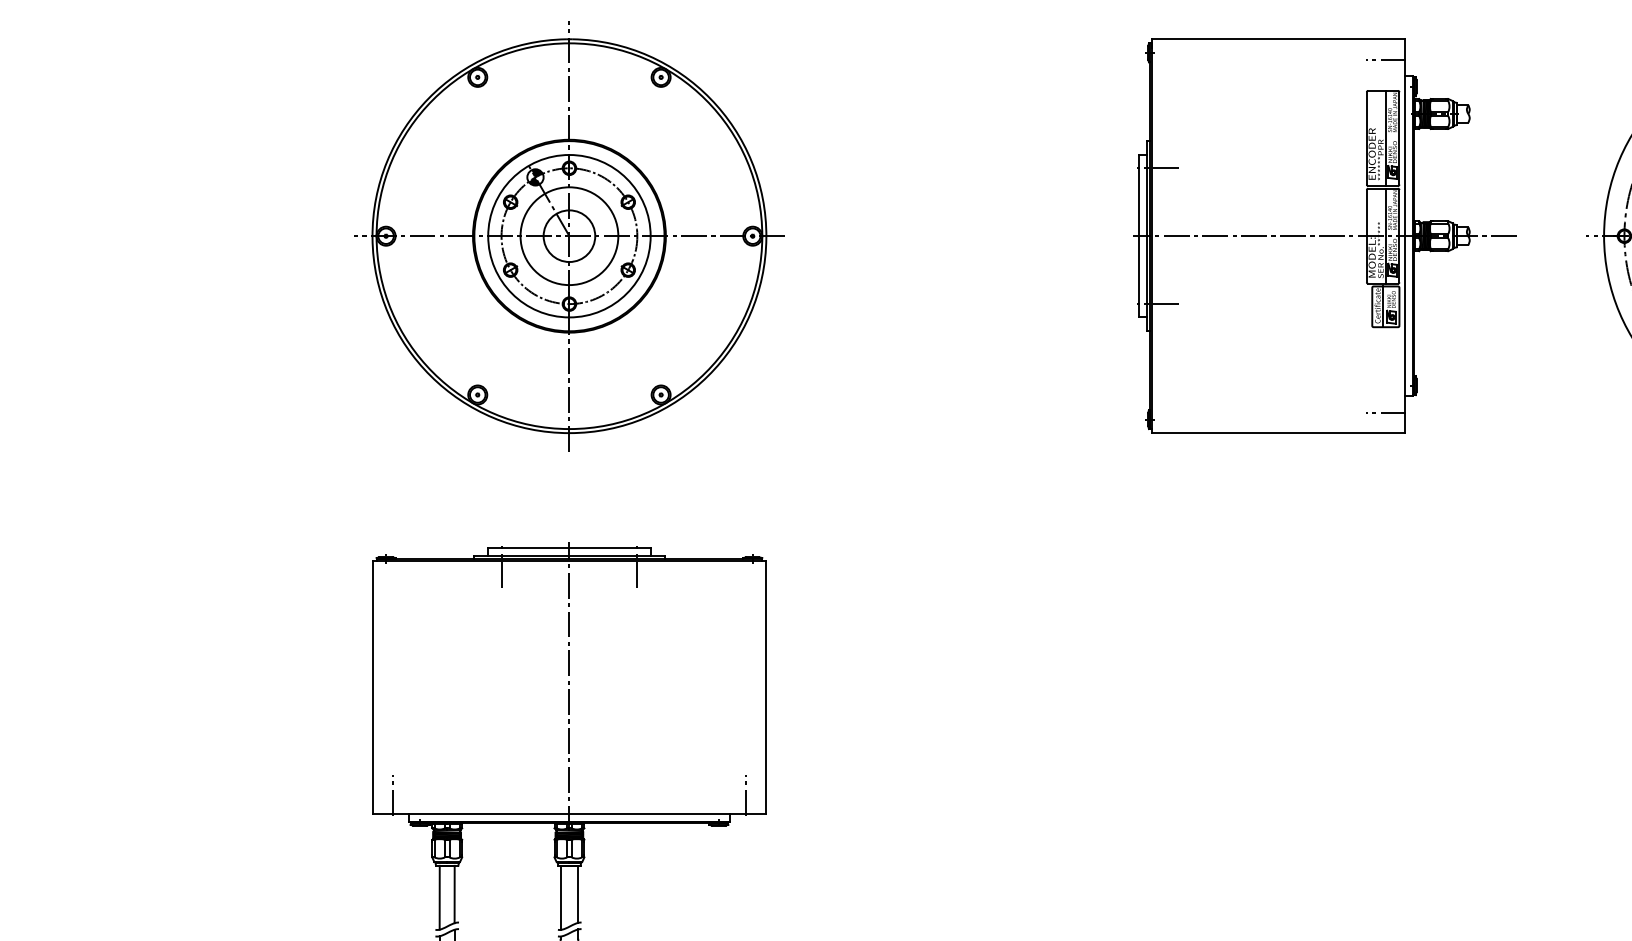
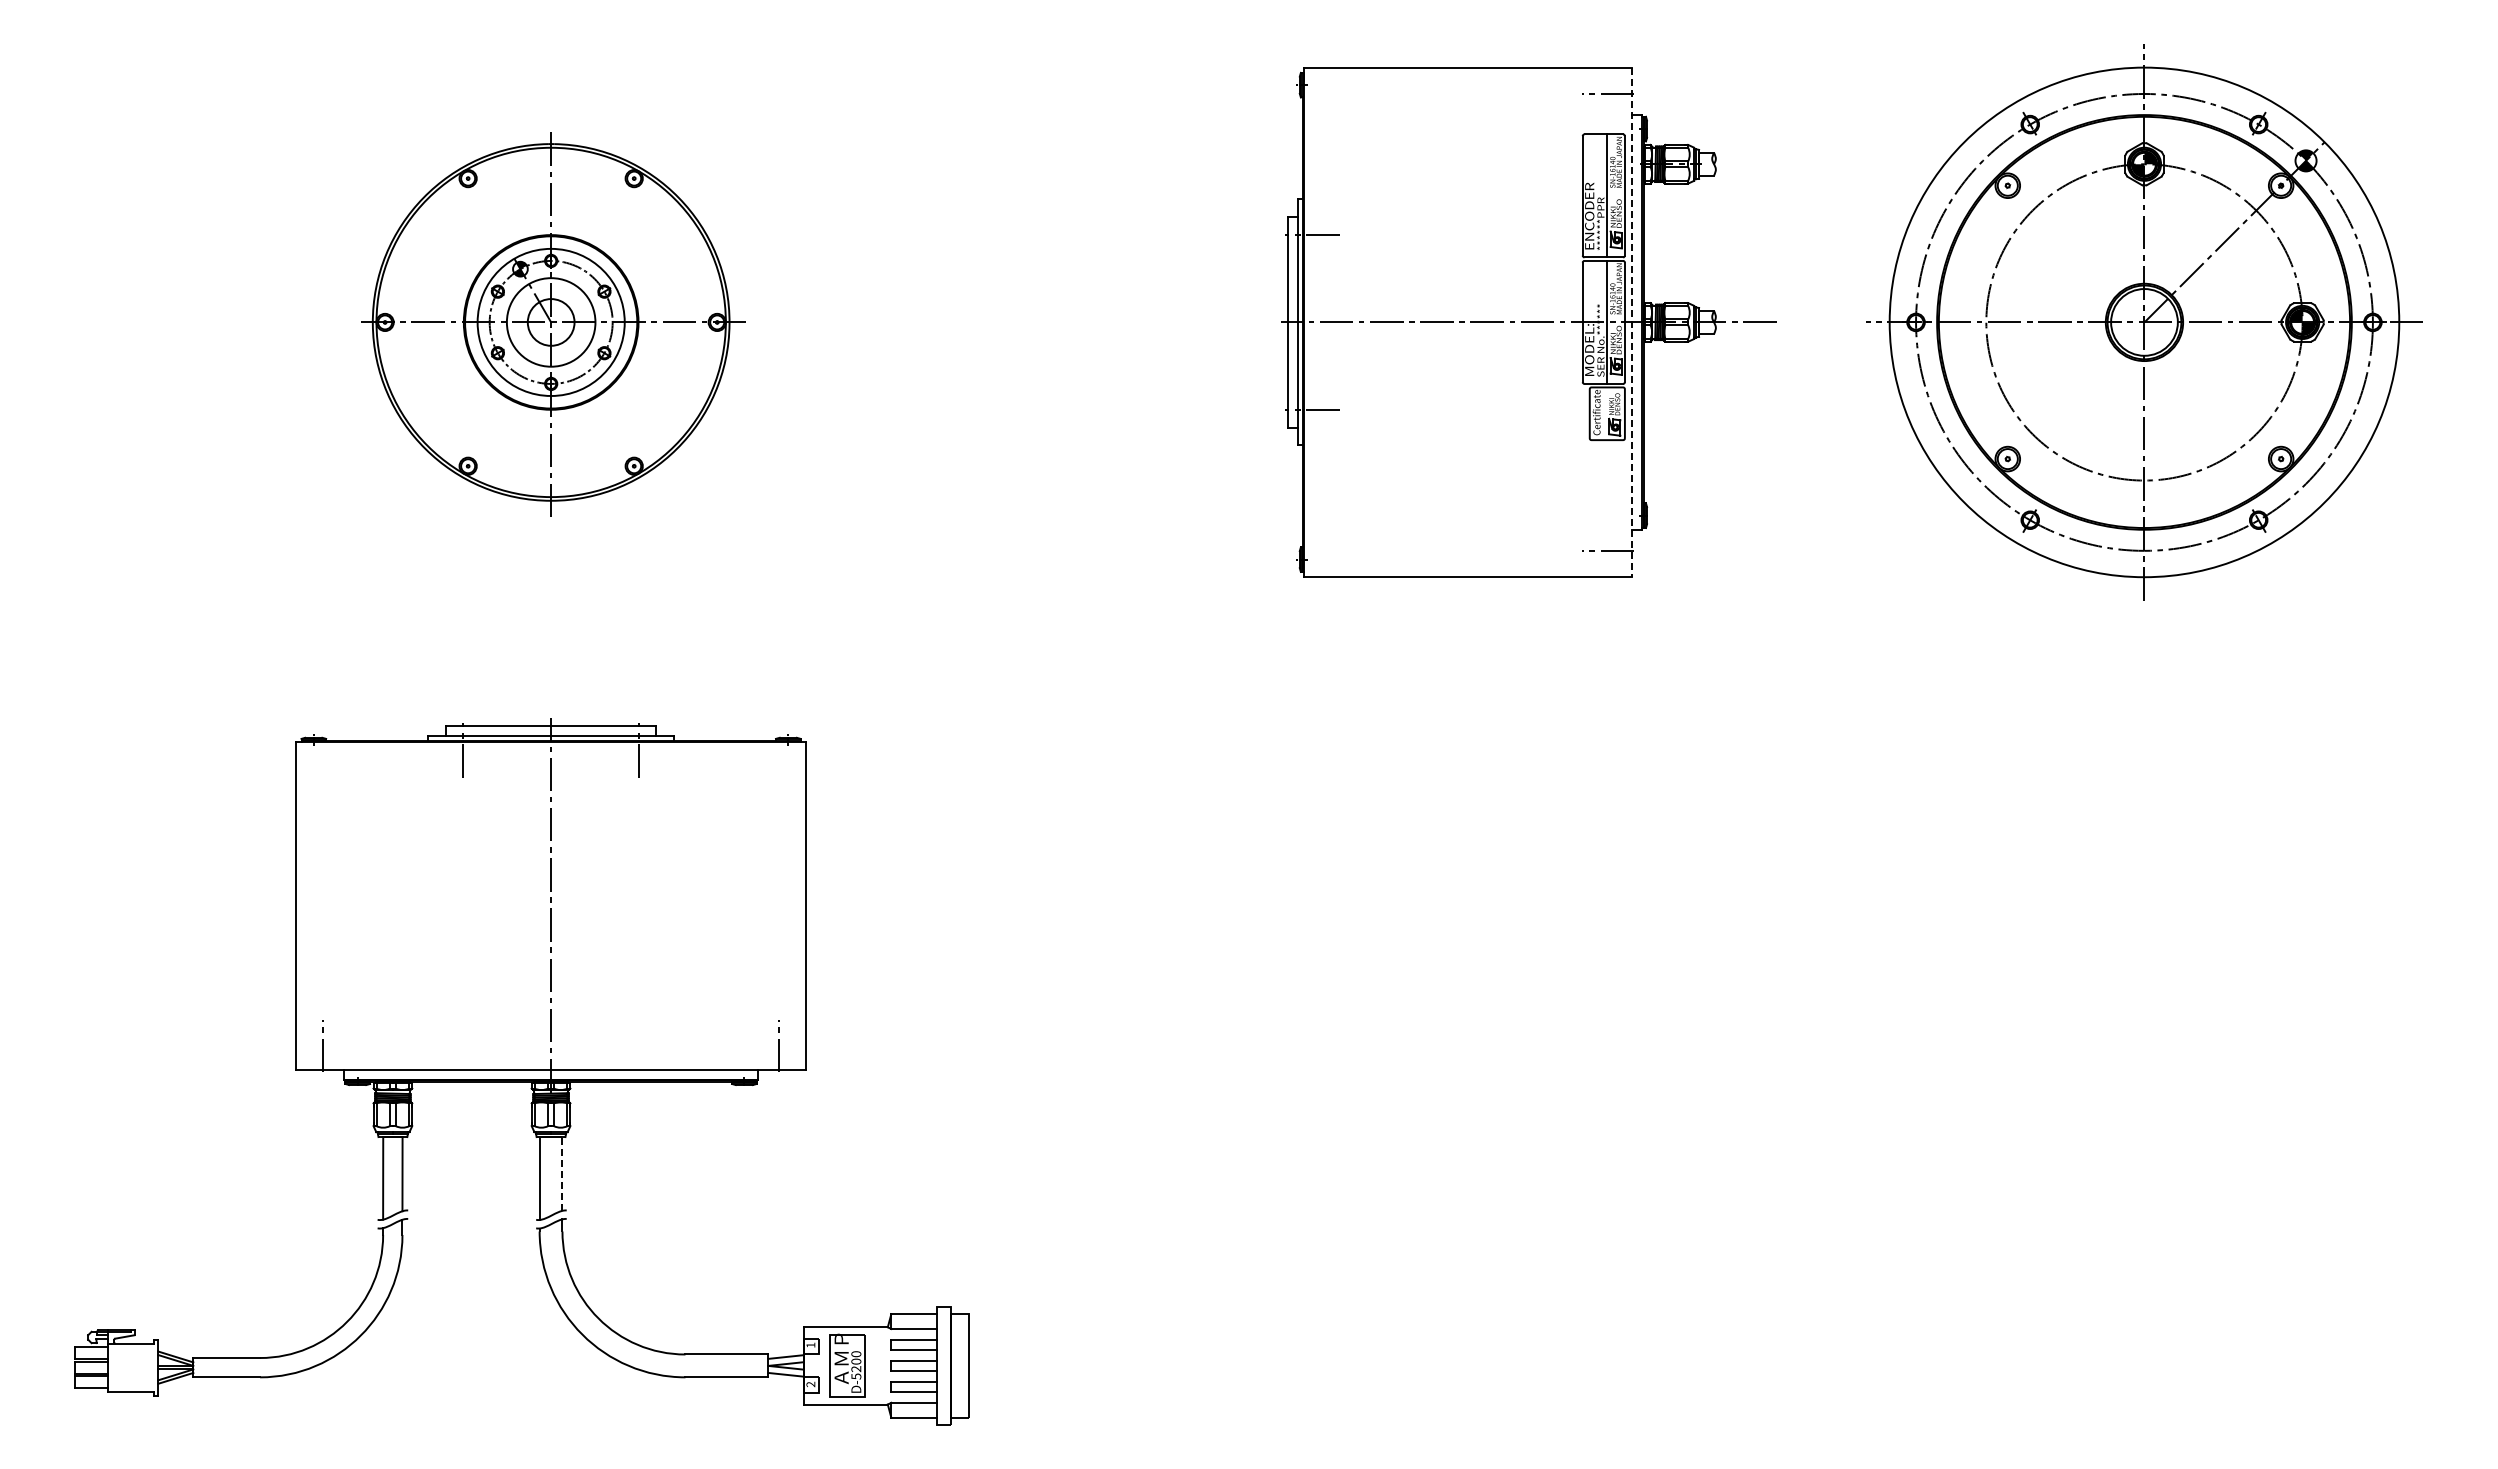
part: (569, 236) -> (551, 322), size x0.7
line: (1404, 236) -> (1631, 322), solid -> dashed
line: (1382, 306) -> (1603, 413), removed
line: (578, 894) -> (562, 1173), solid -> dashed

